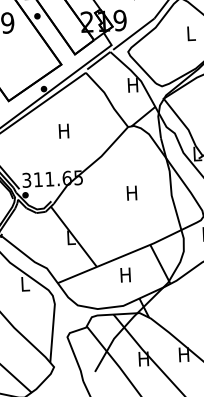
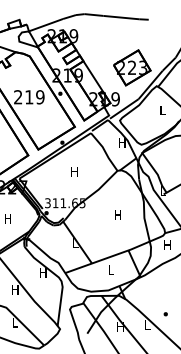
text: (124, 274) -> (110, 269), H -> L
text: (25, 283) -> (43, 272), L -> H
text: (184, 353) -> (147, 324), H -> L

